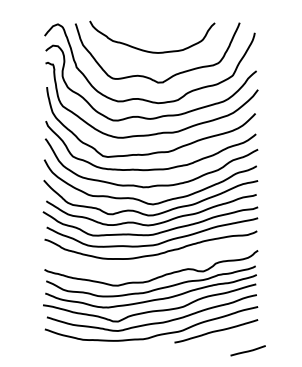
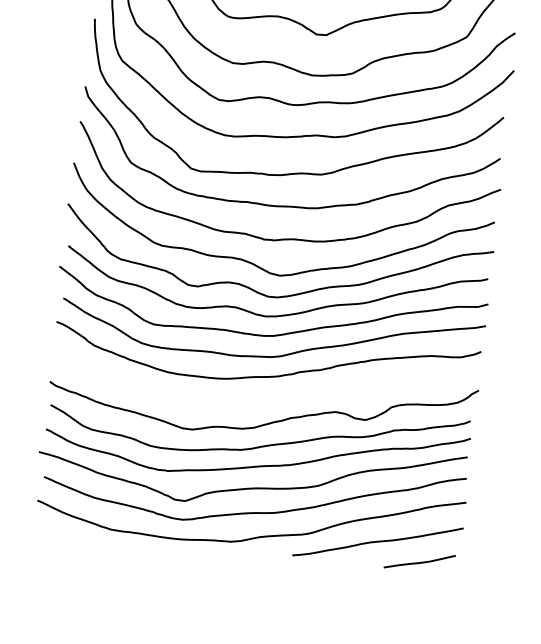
line: (247, 350) -> (418, 560), moved

